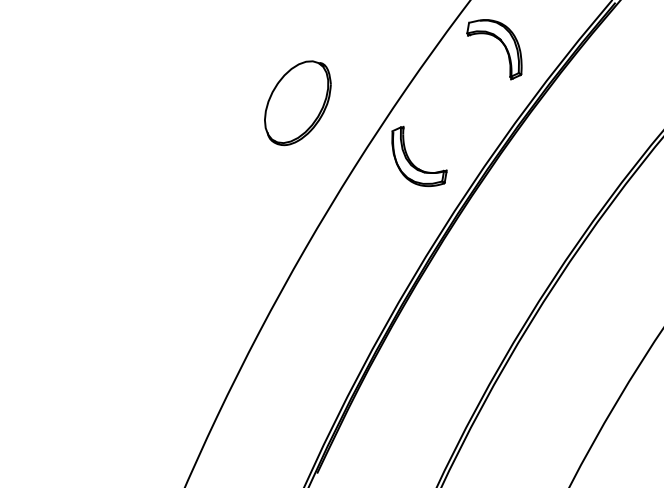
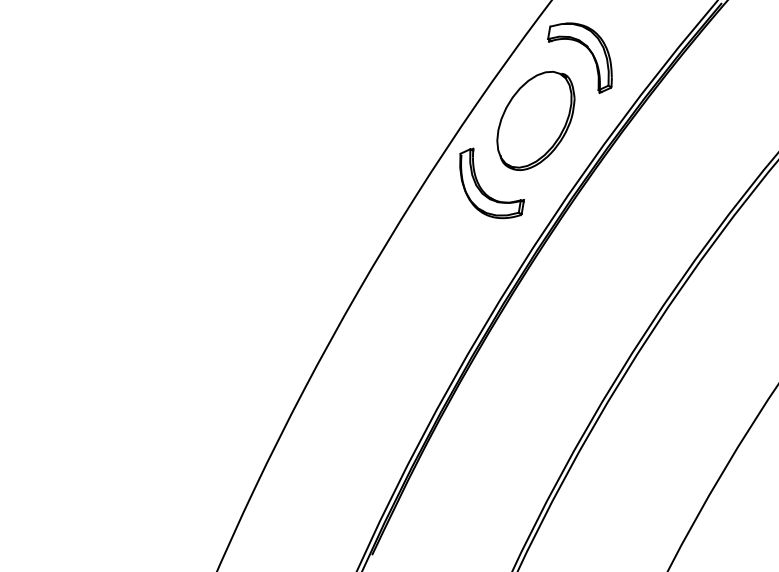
part: (297, 103) -> (535, 121), moved

